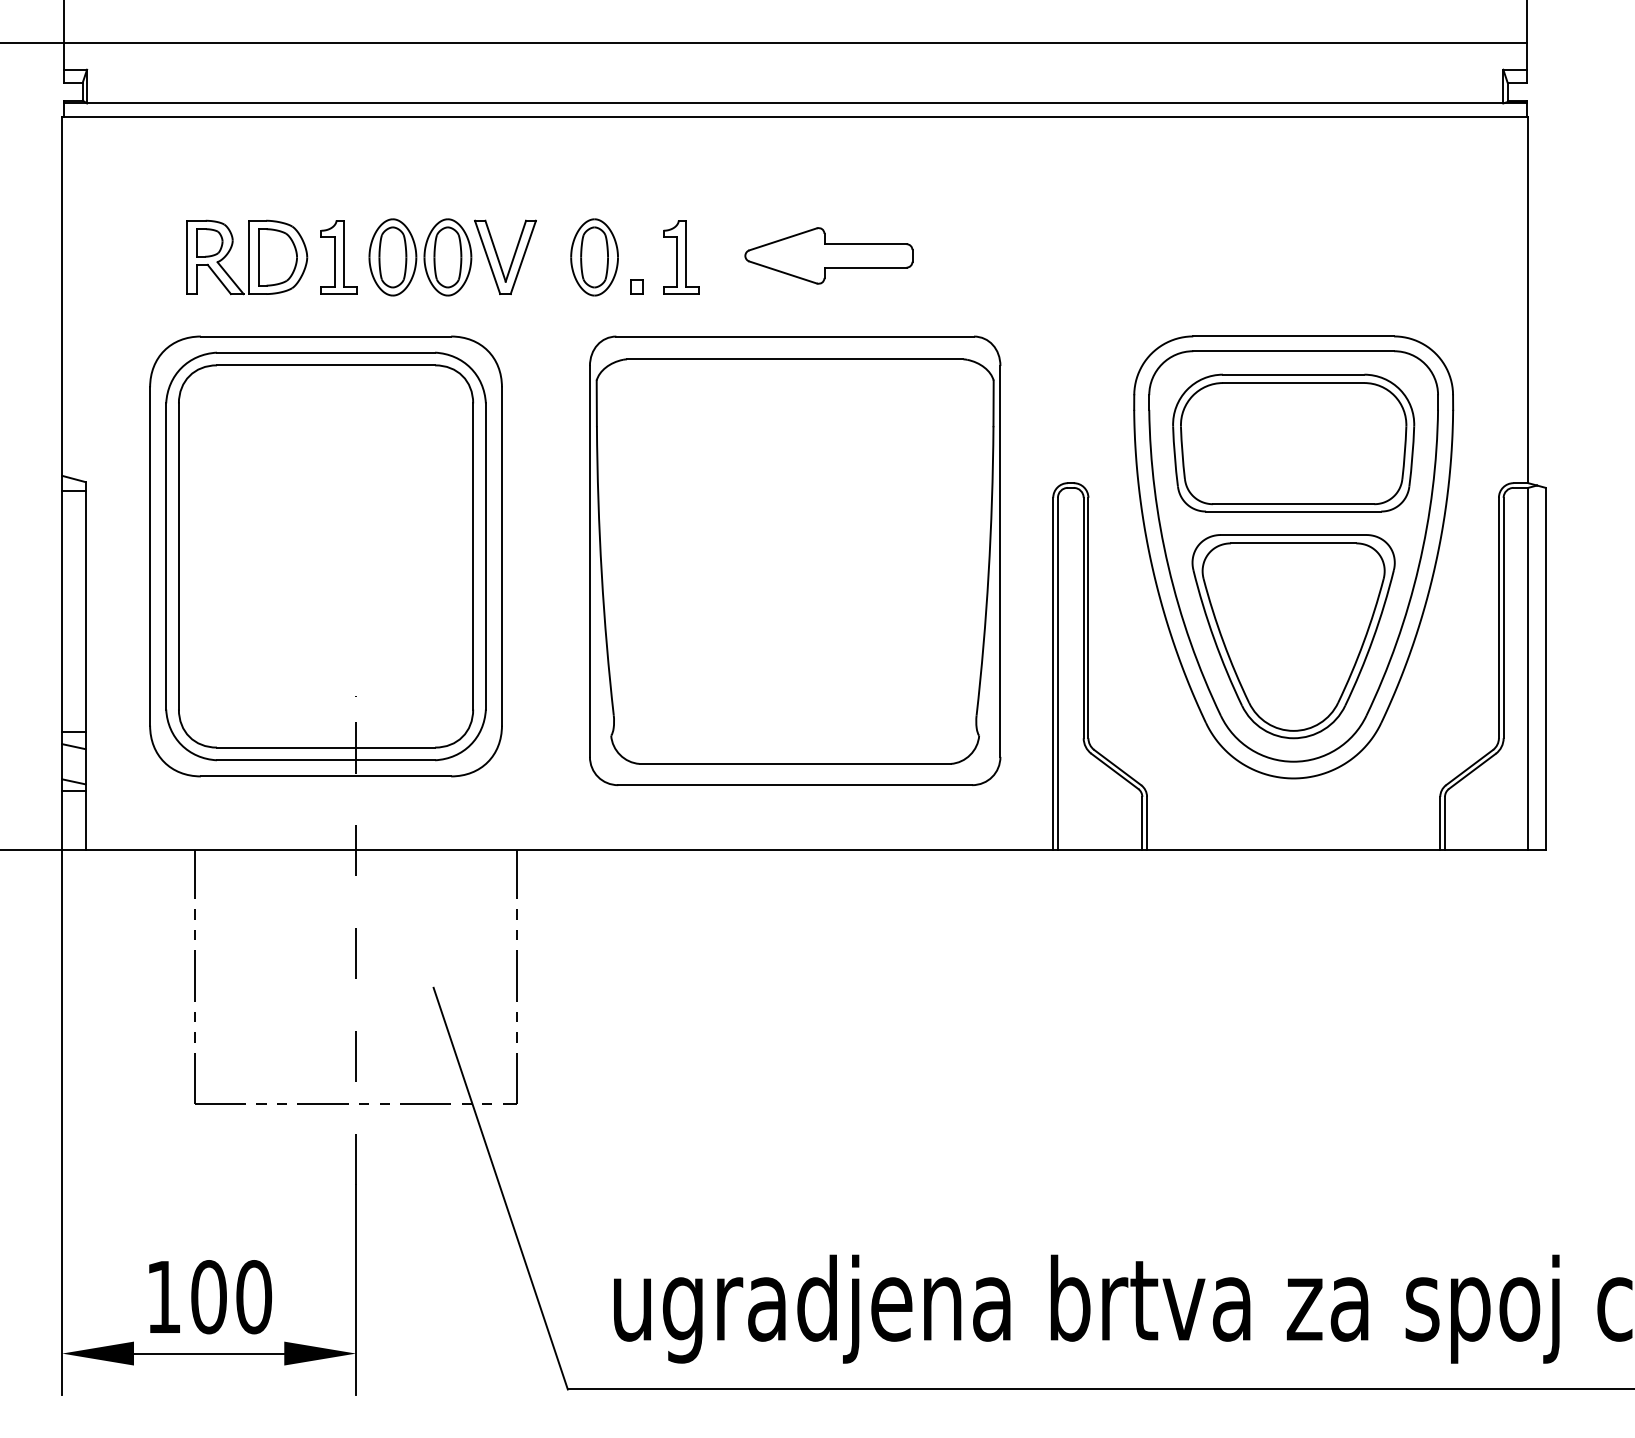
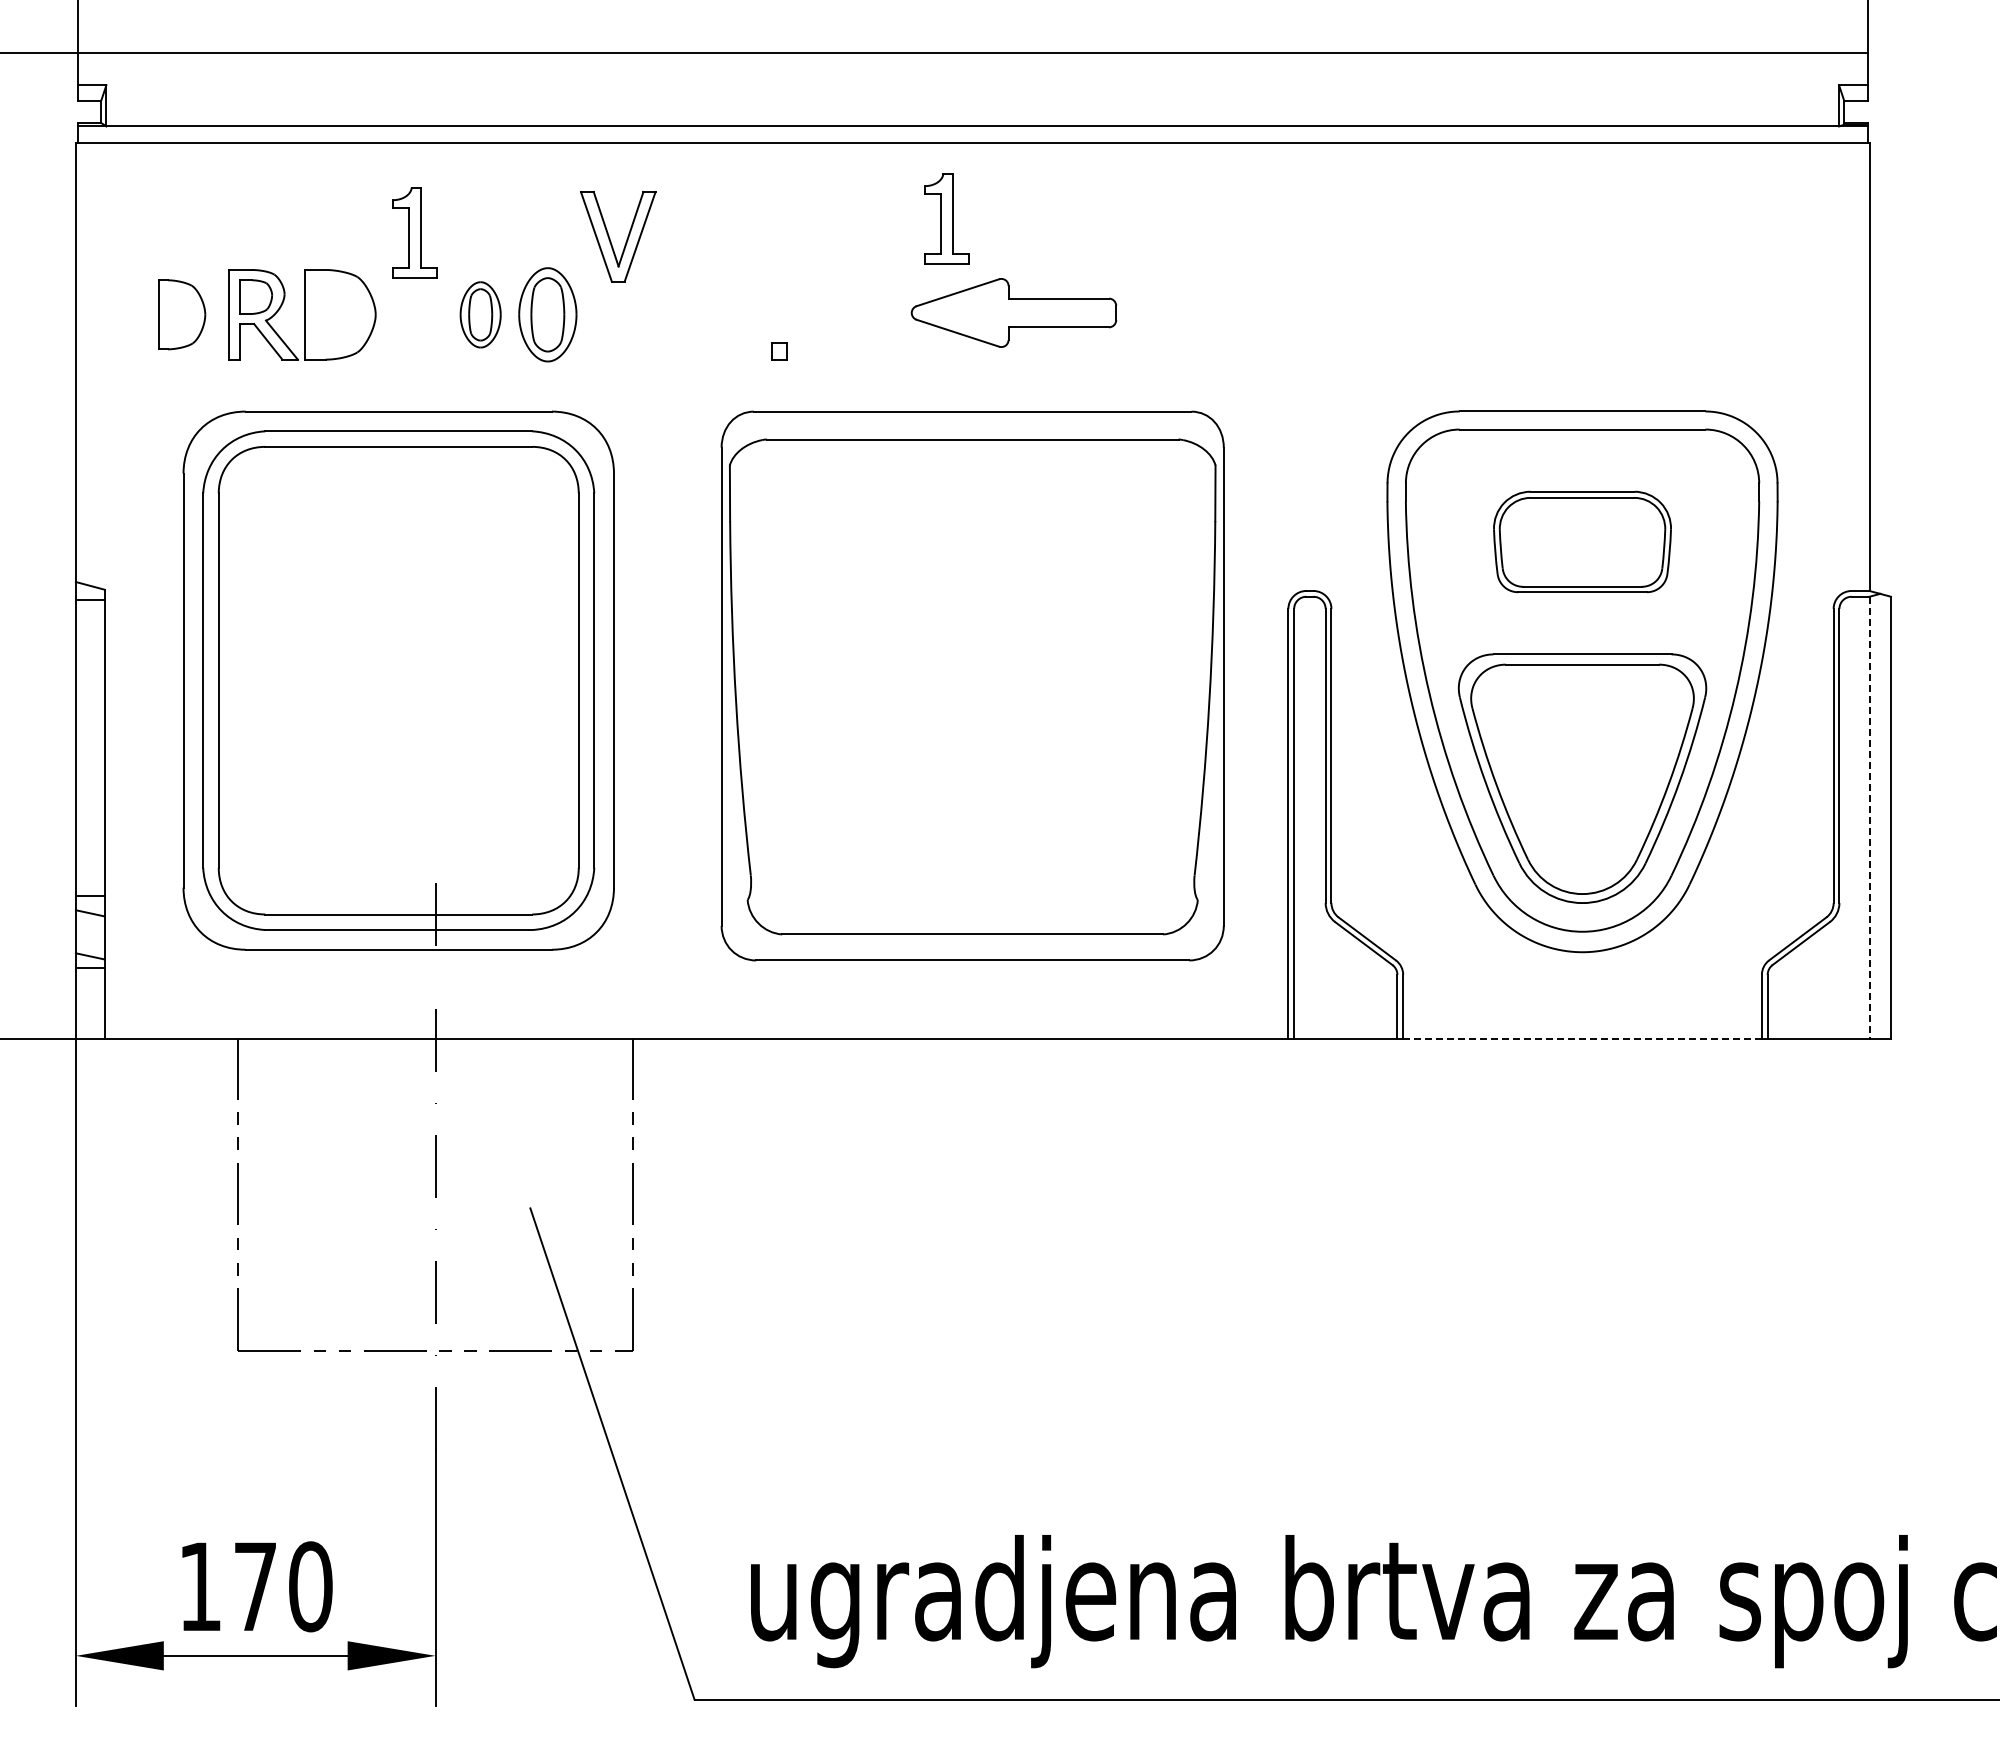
part: (278, 257) -> (182, 314), moved
part: (338, 257) -> (414, 232), moved
part: (392, 257) -> (480, 314), size x0.7
part: (593, 257) -> (726, 314), removed
part: (681, 257) -> (946, 218), moved
part: (499, 258) -> (610, 238), moved
part: (1293, 442) -> (1582, 541), size x0.6
line: (1528, 669) -> (1869, 818), solid -> dashed
line: (1293, 849) -> (1582, 1039), solid -> dashed
text: (208, 1296) -> (255, 1586), 100 -> 170

